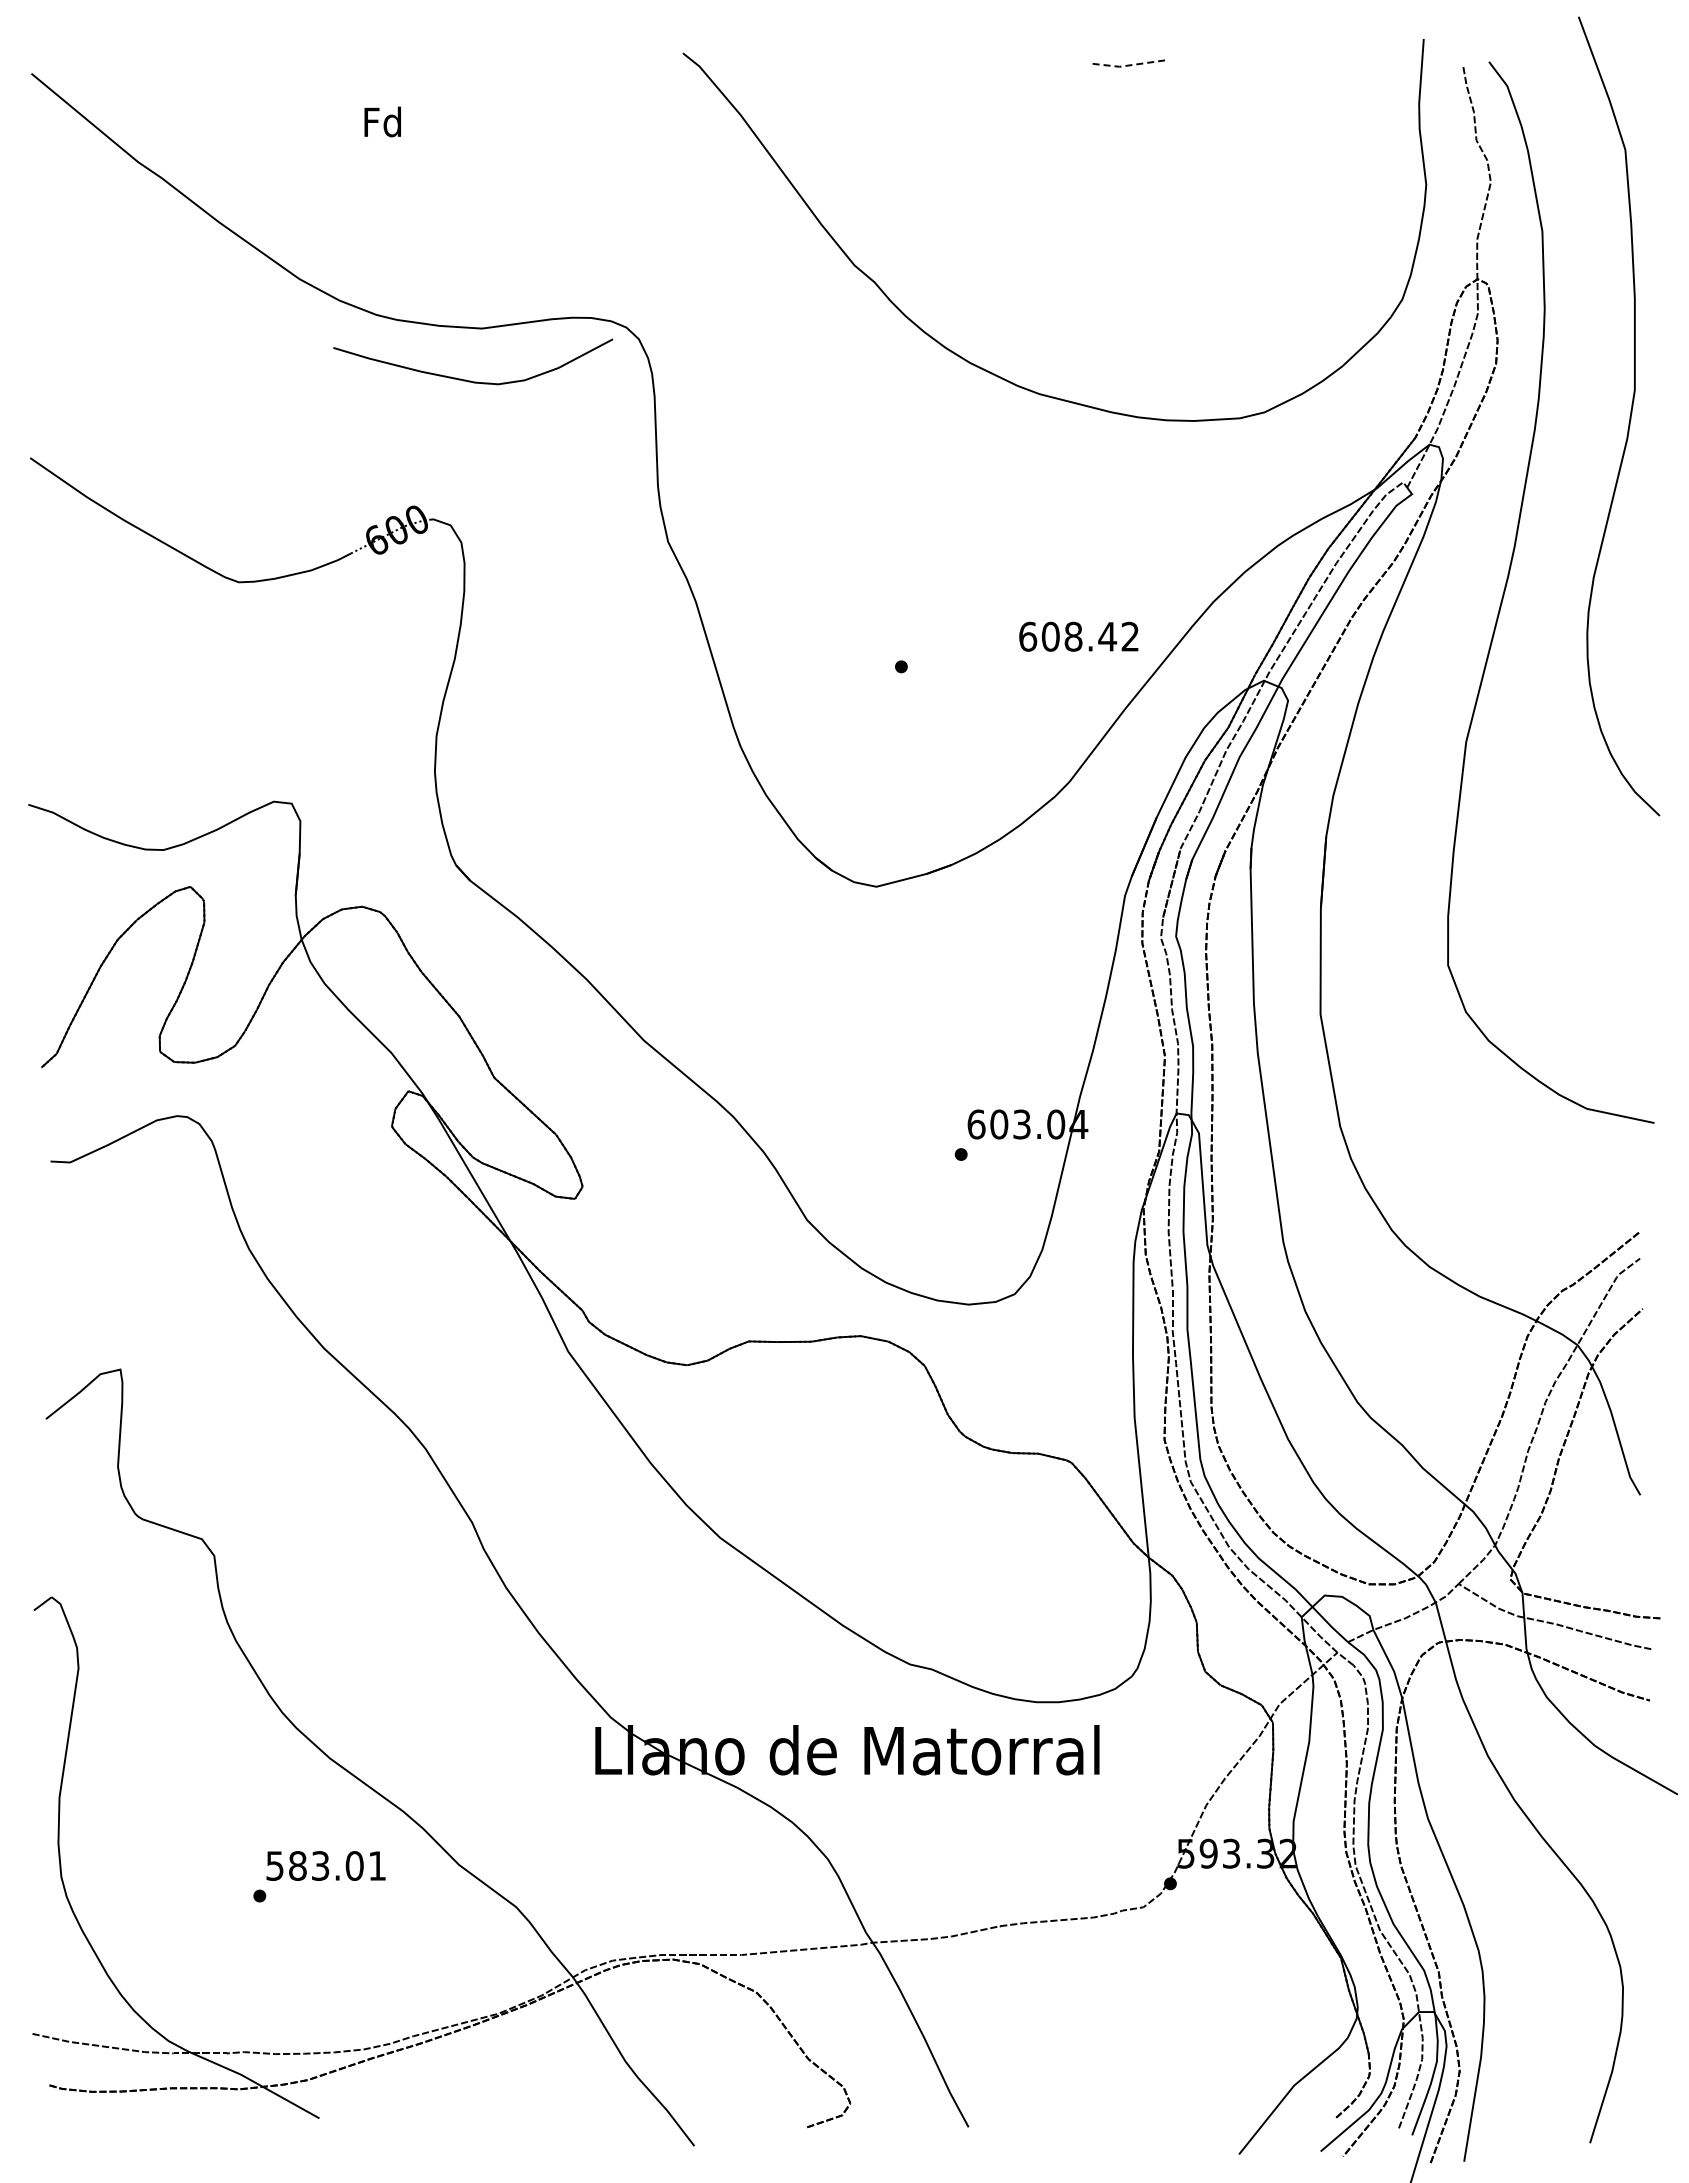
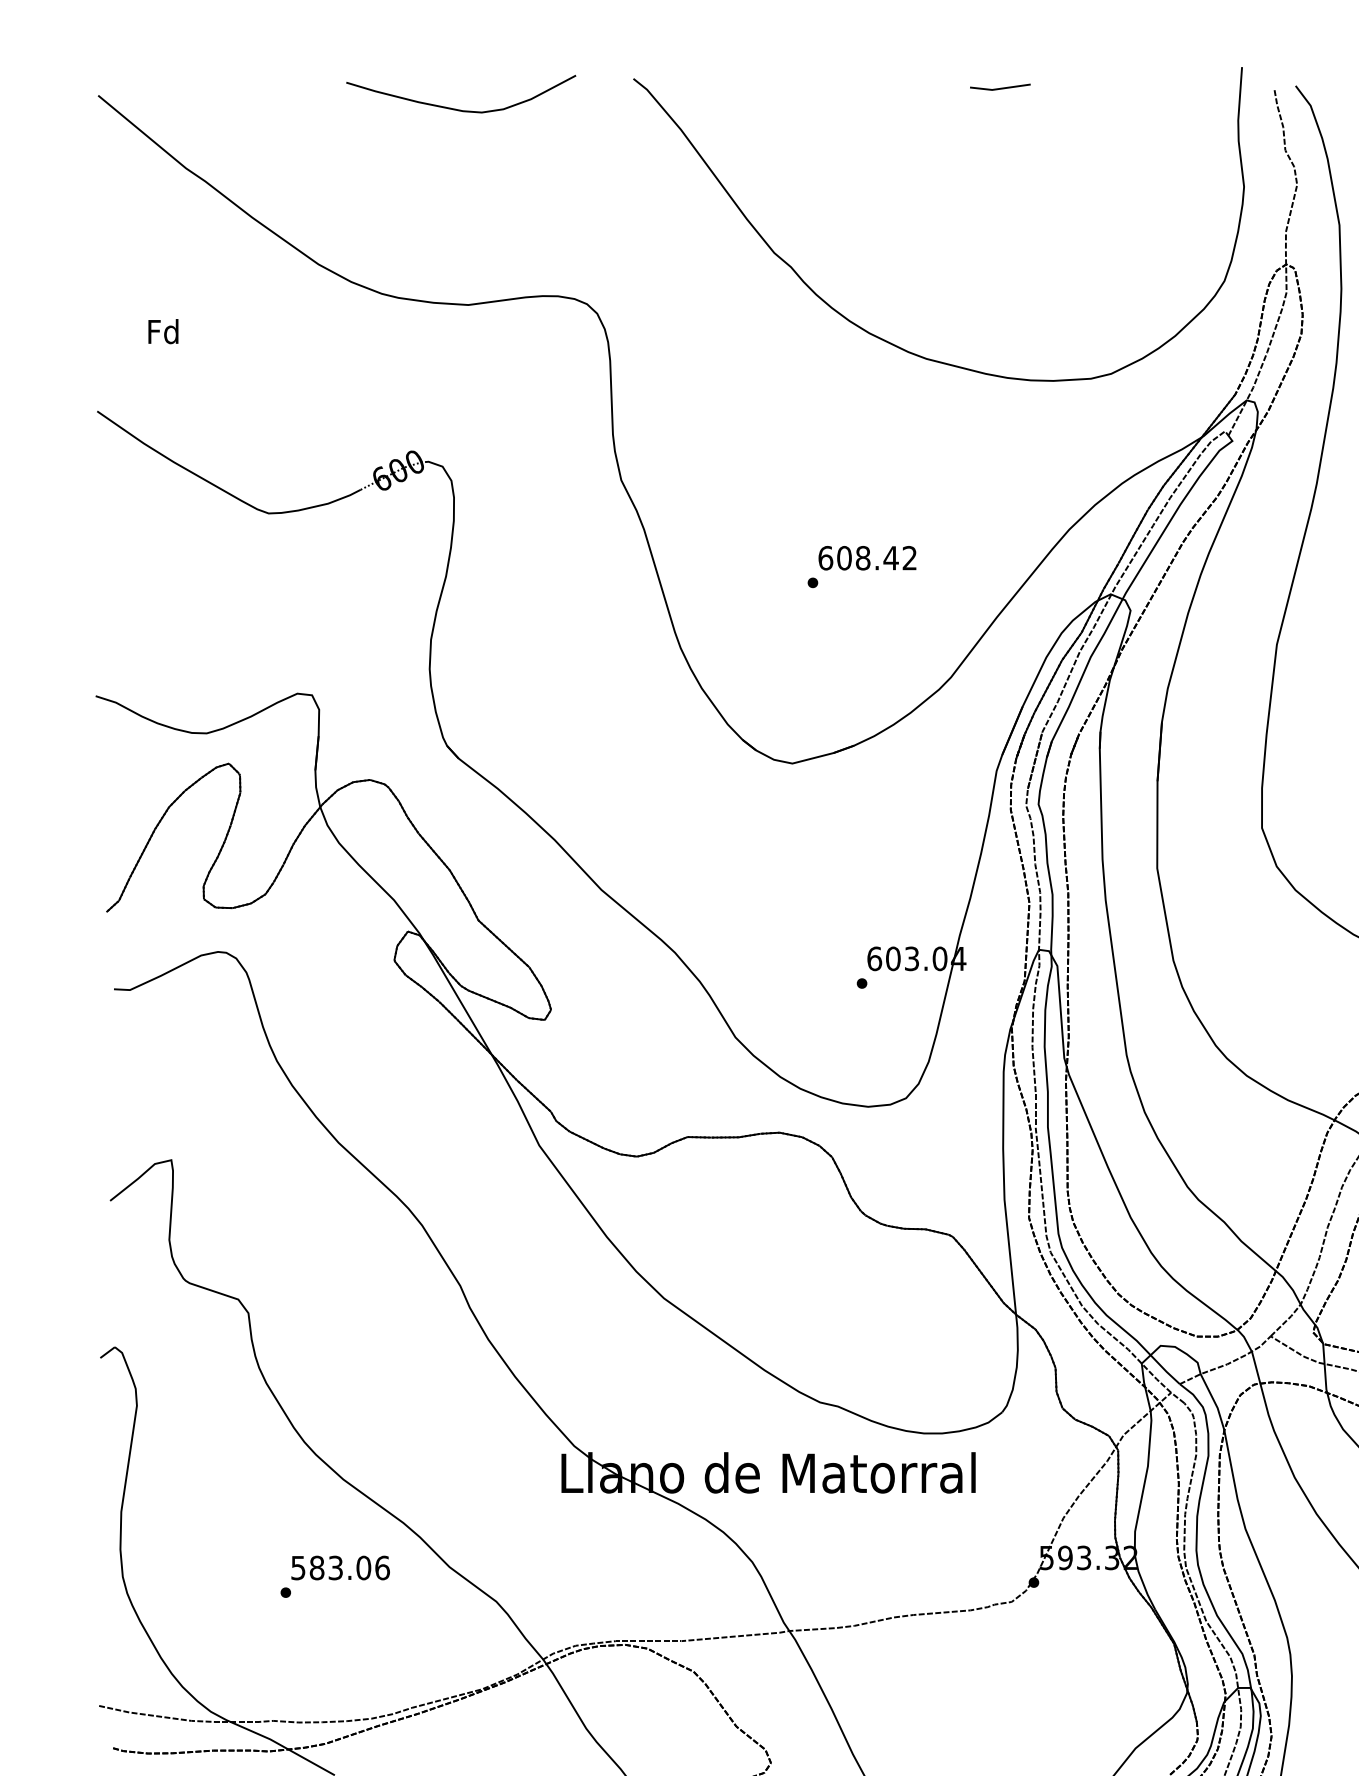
line: (1129, 65) -> (1000, 88), dashed -> solid
text: (382, 121) -> (163, 331), moved
curve: (470, 380) -> (458, 109), moved
text: (1078, 636) -> (867, 557), moved
text: (377, 1865) -> (382, 1567), 583.01 -> 583.06

